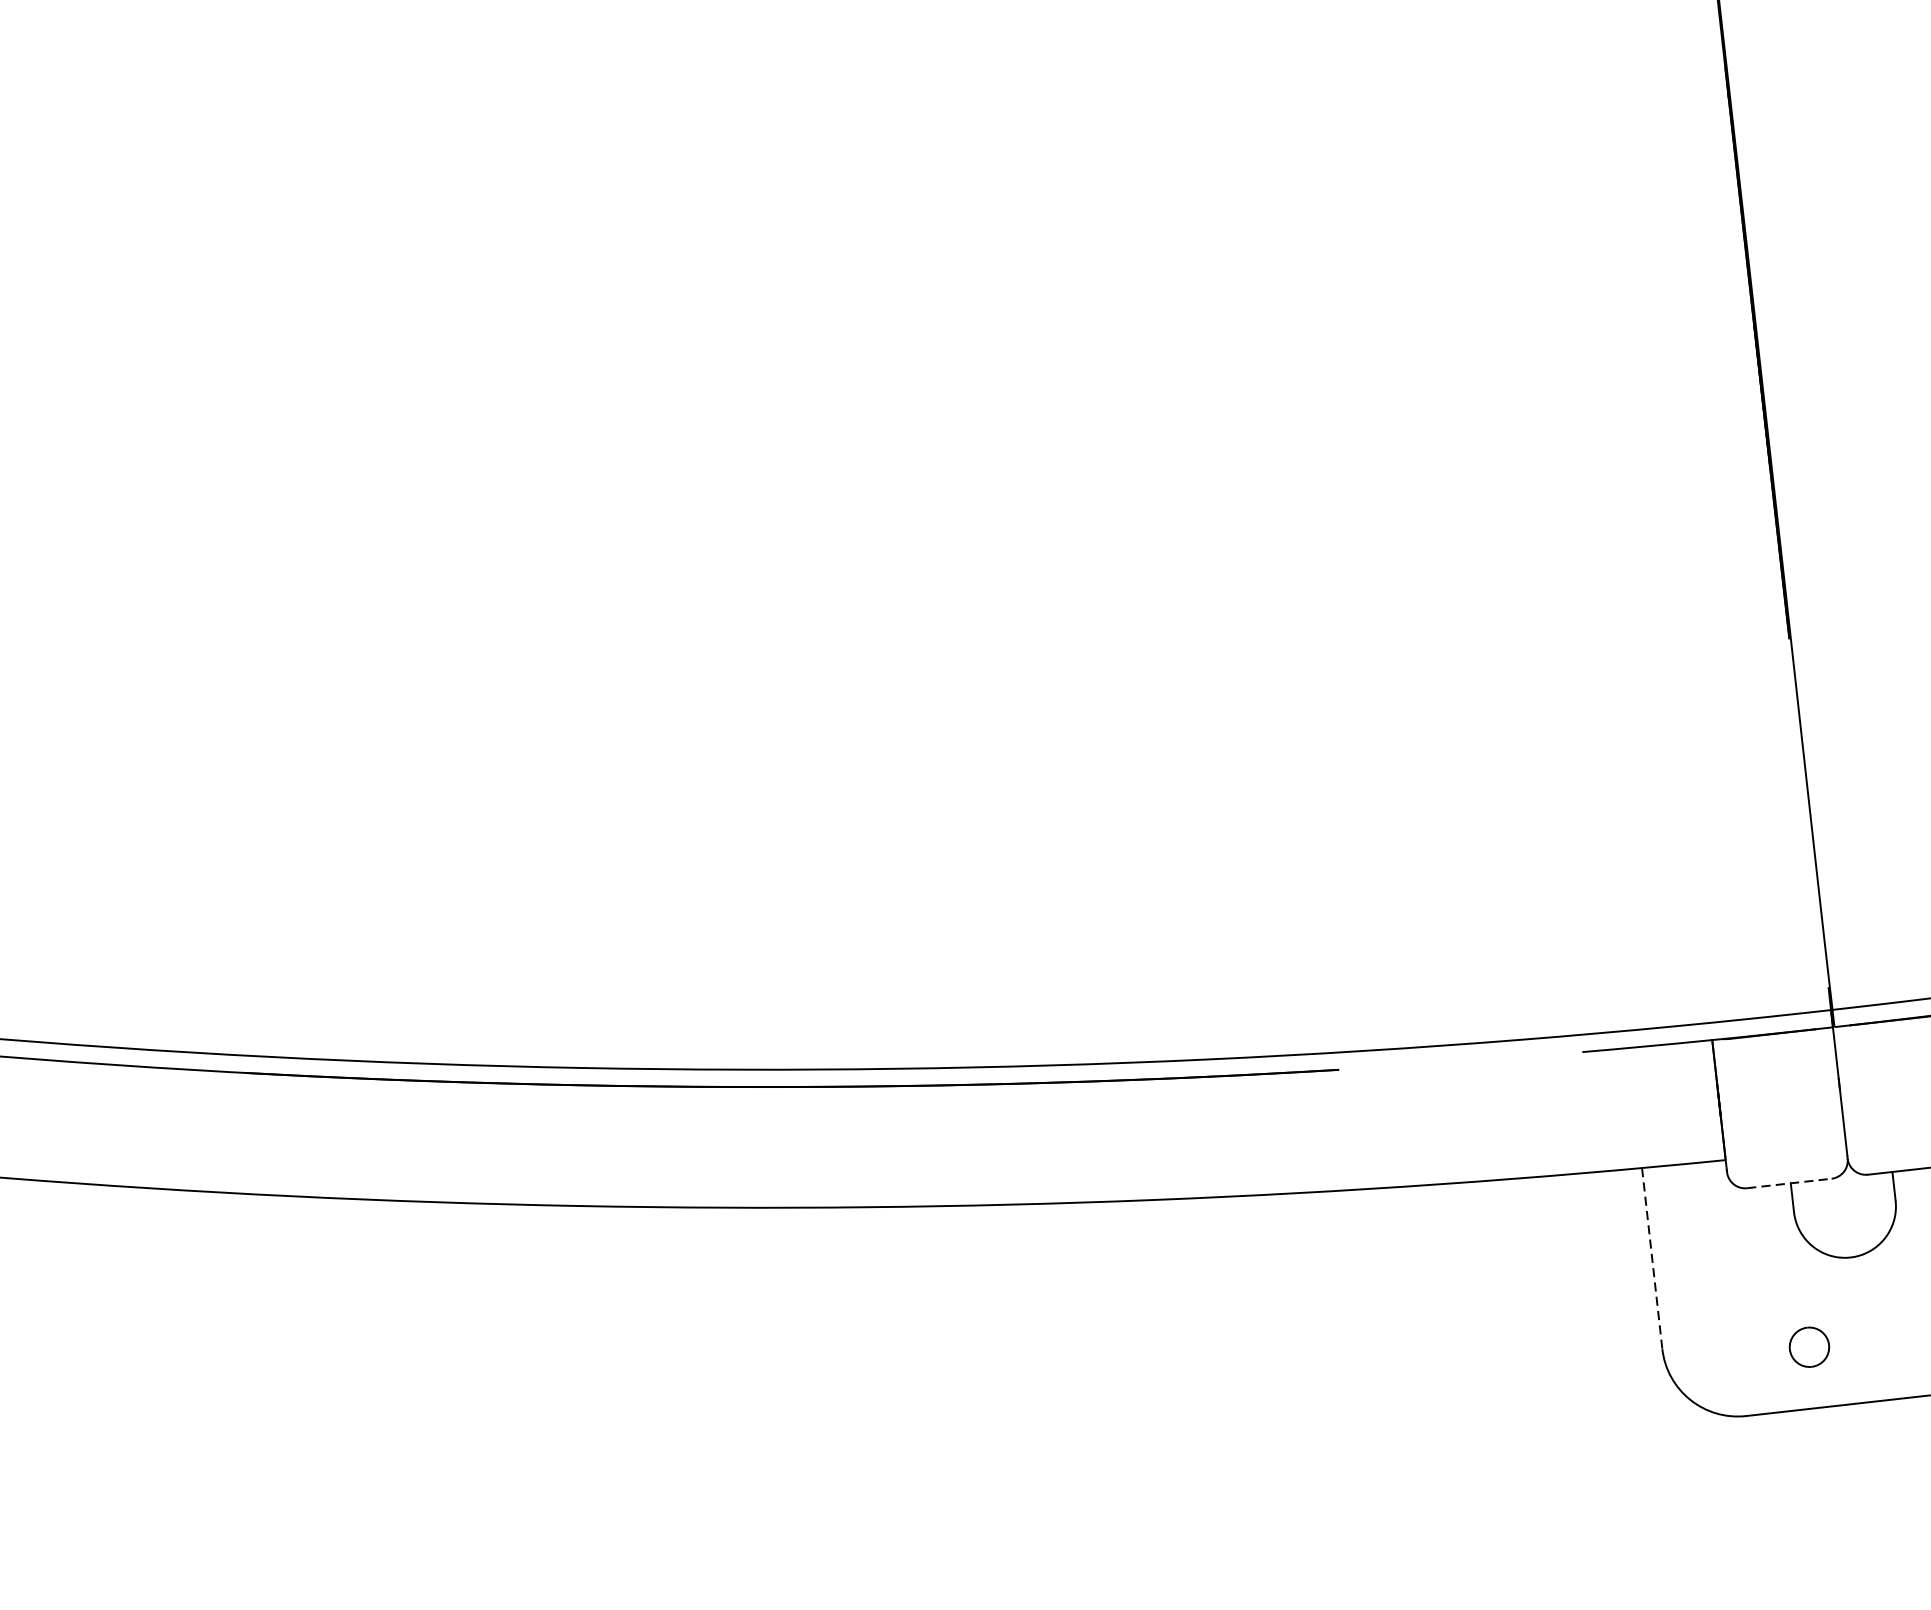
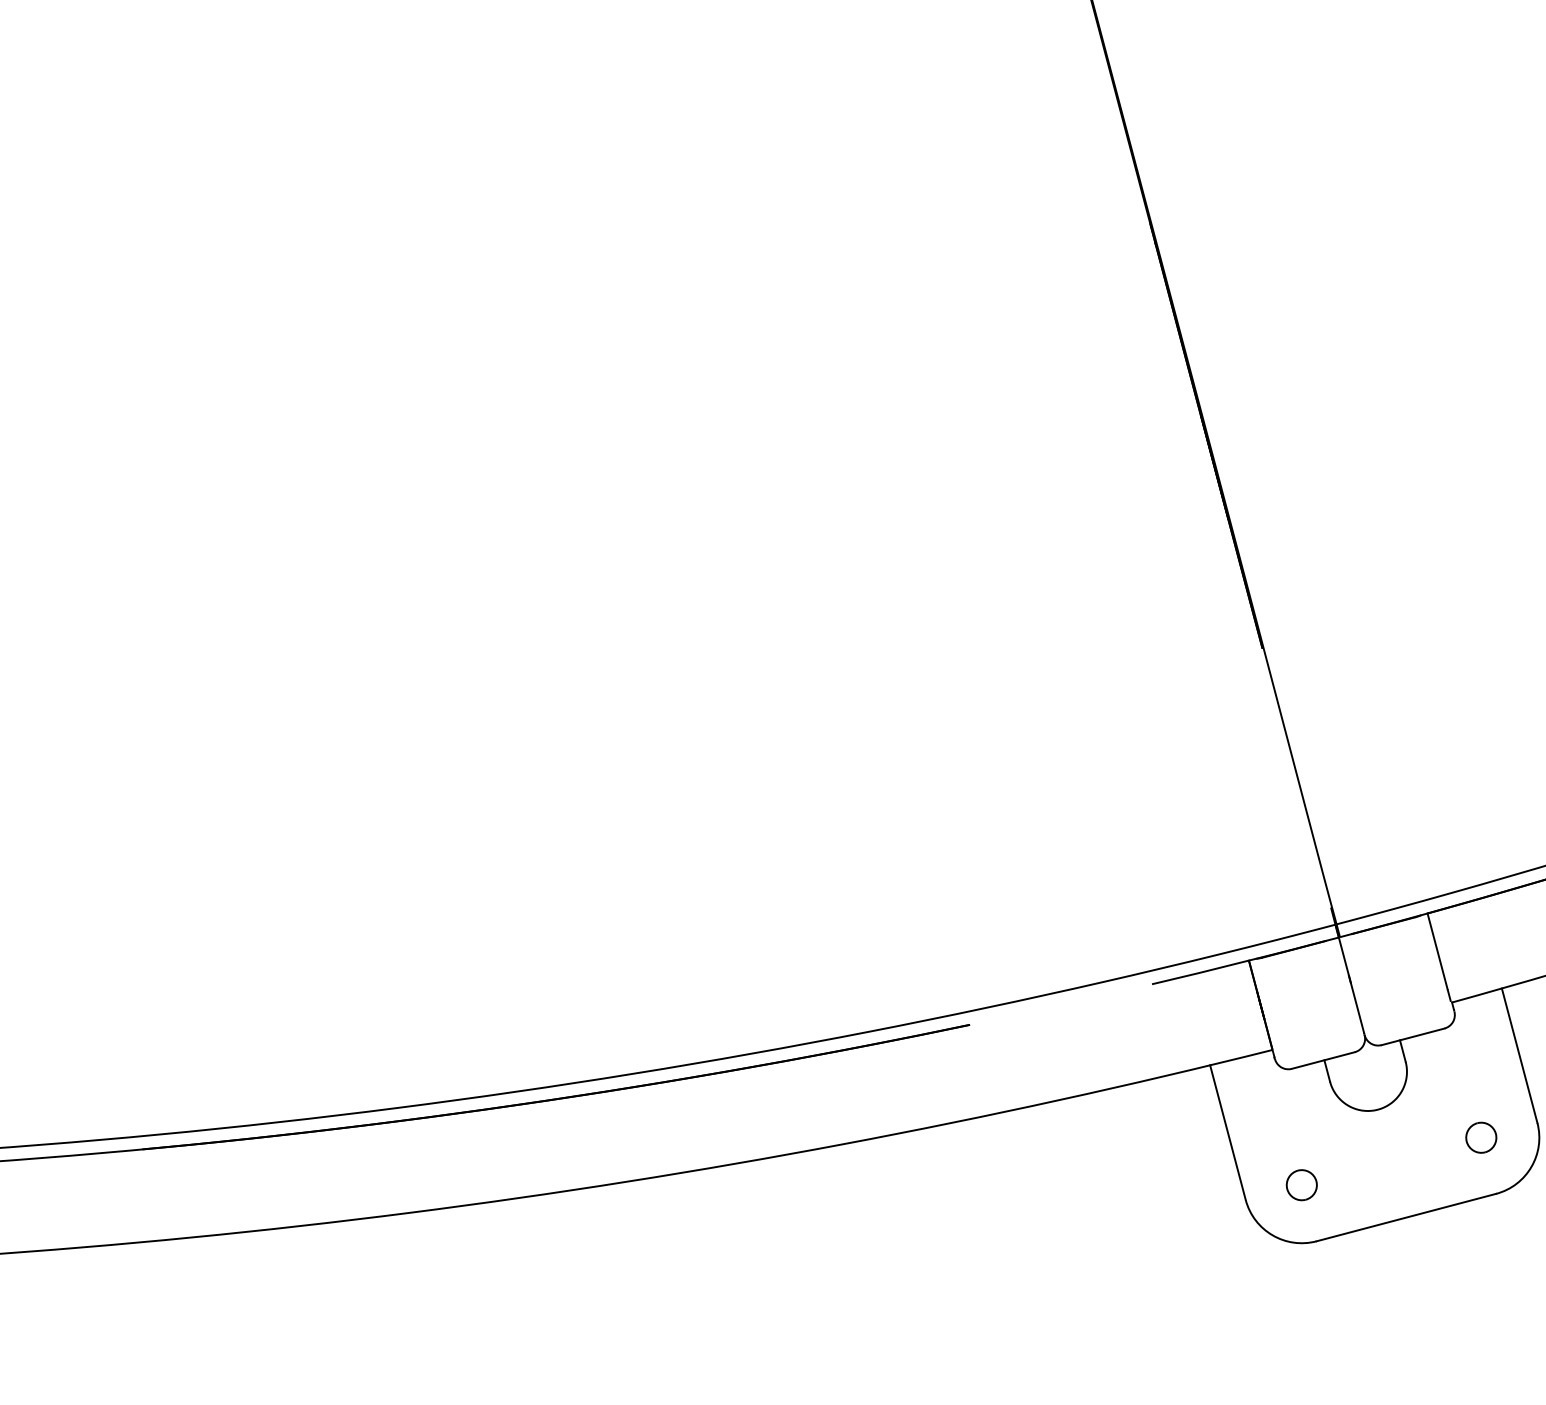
line: (1789, 1183) -> (1323, 1060), dashed -> solid
line: (1651, 1258) -> (1227, 1132), dashed -> solid
part: (1808, 1347) -> (1301, 1185), moved

